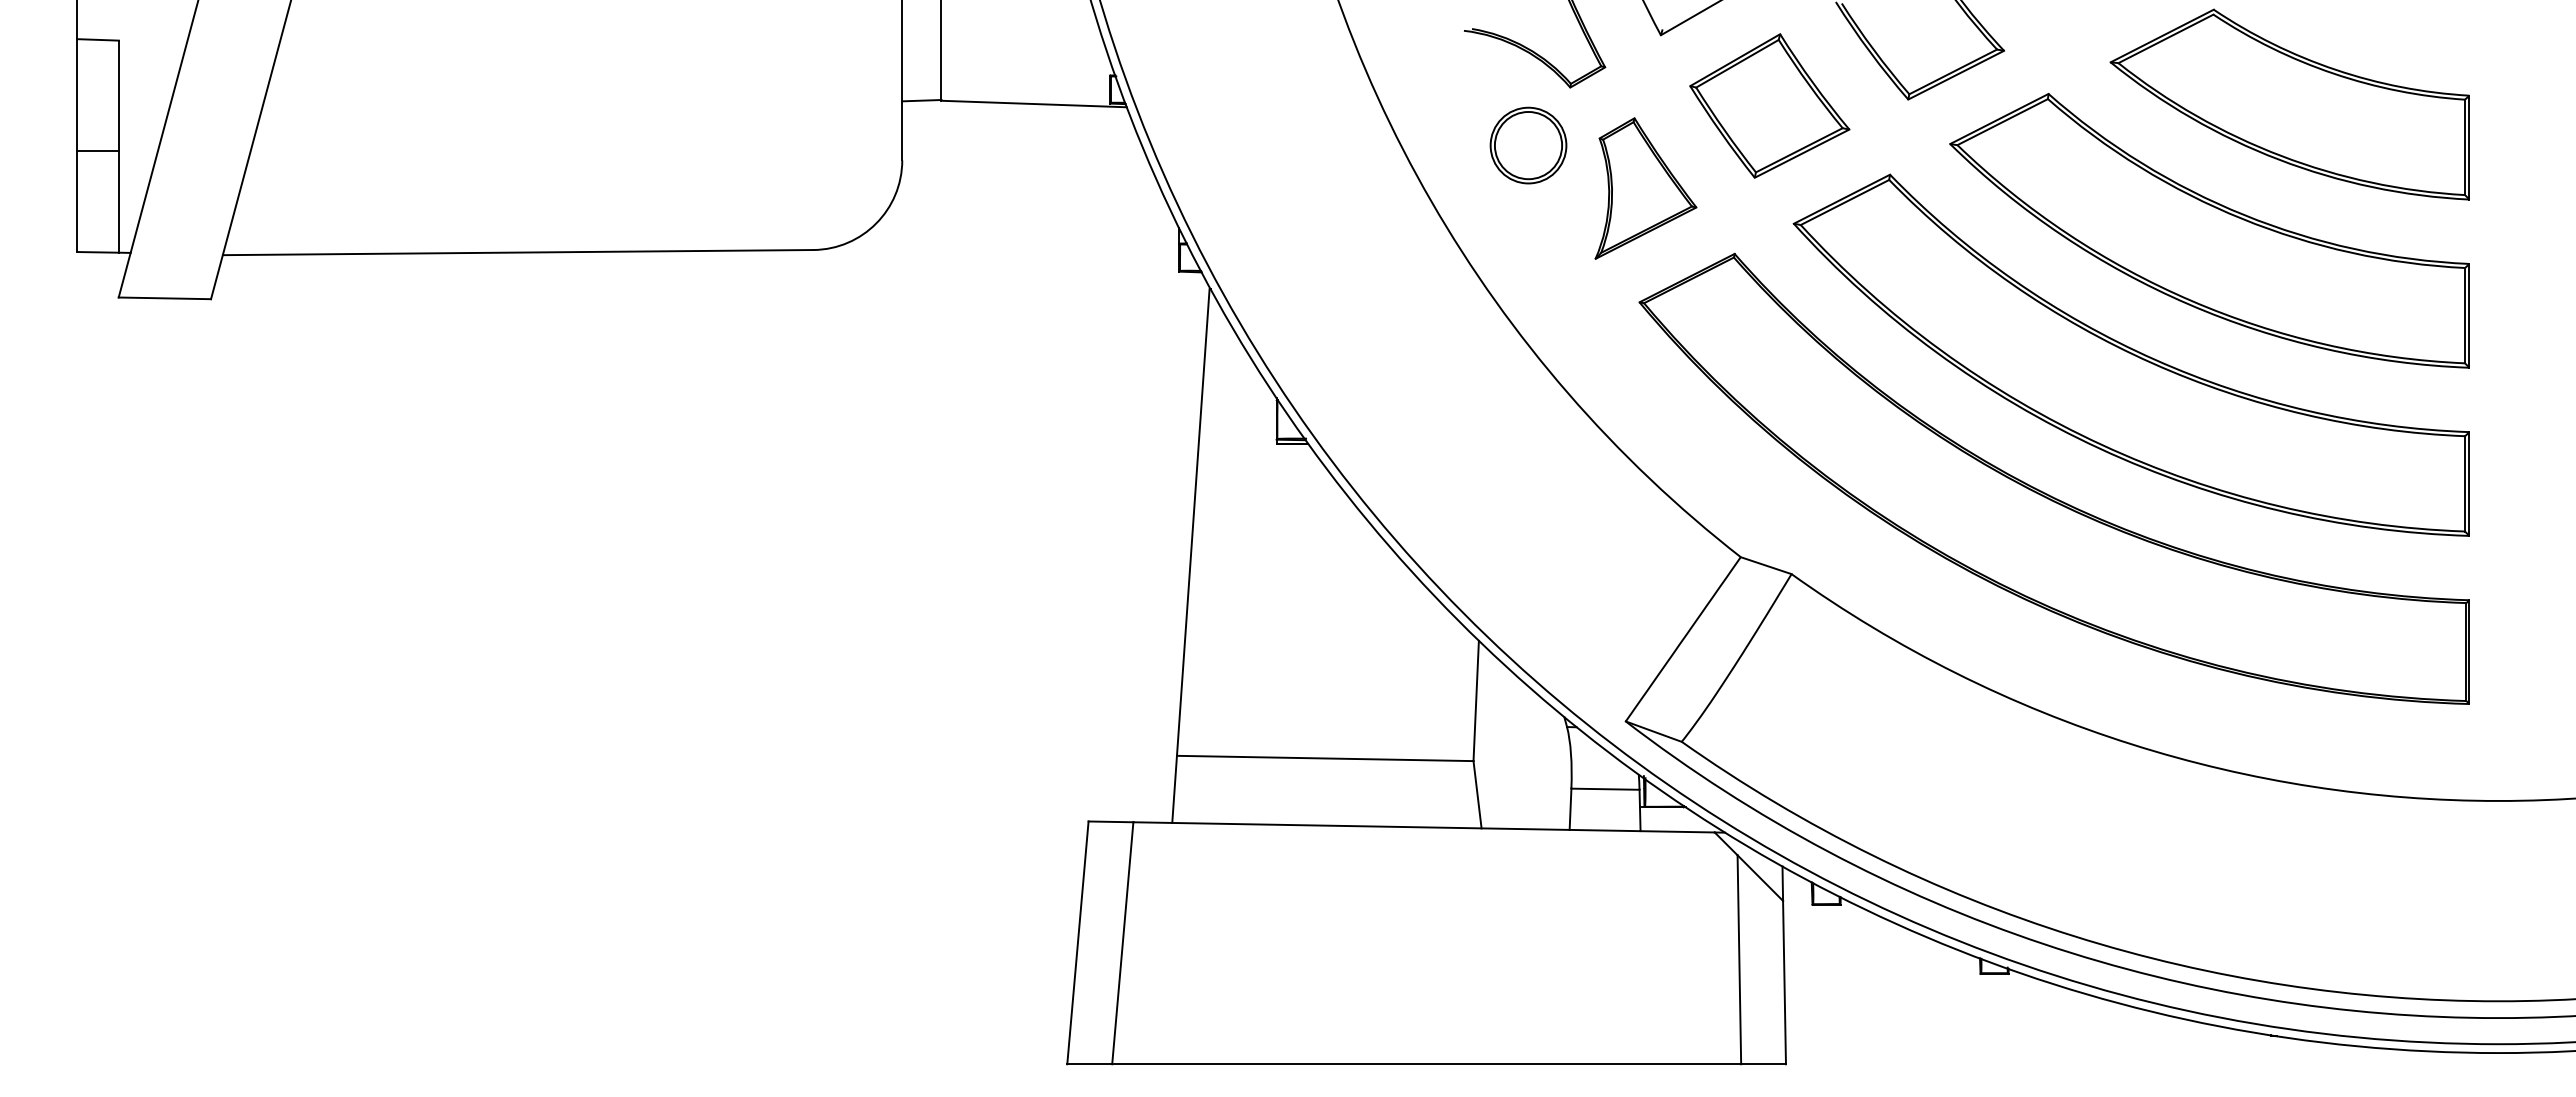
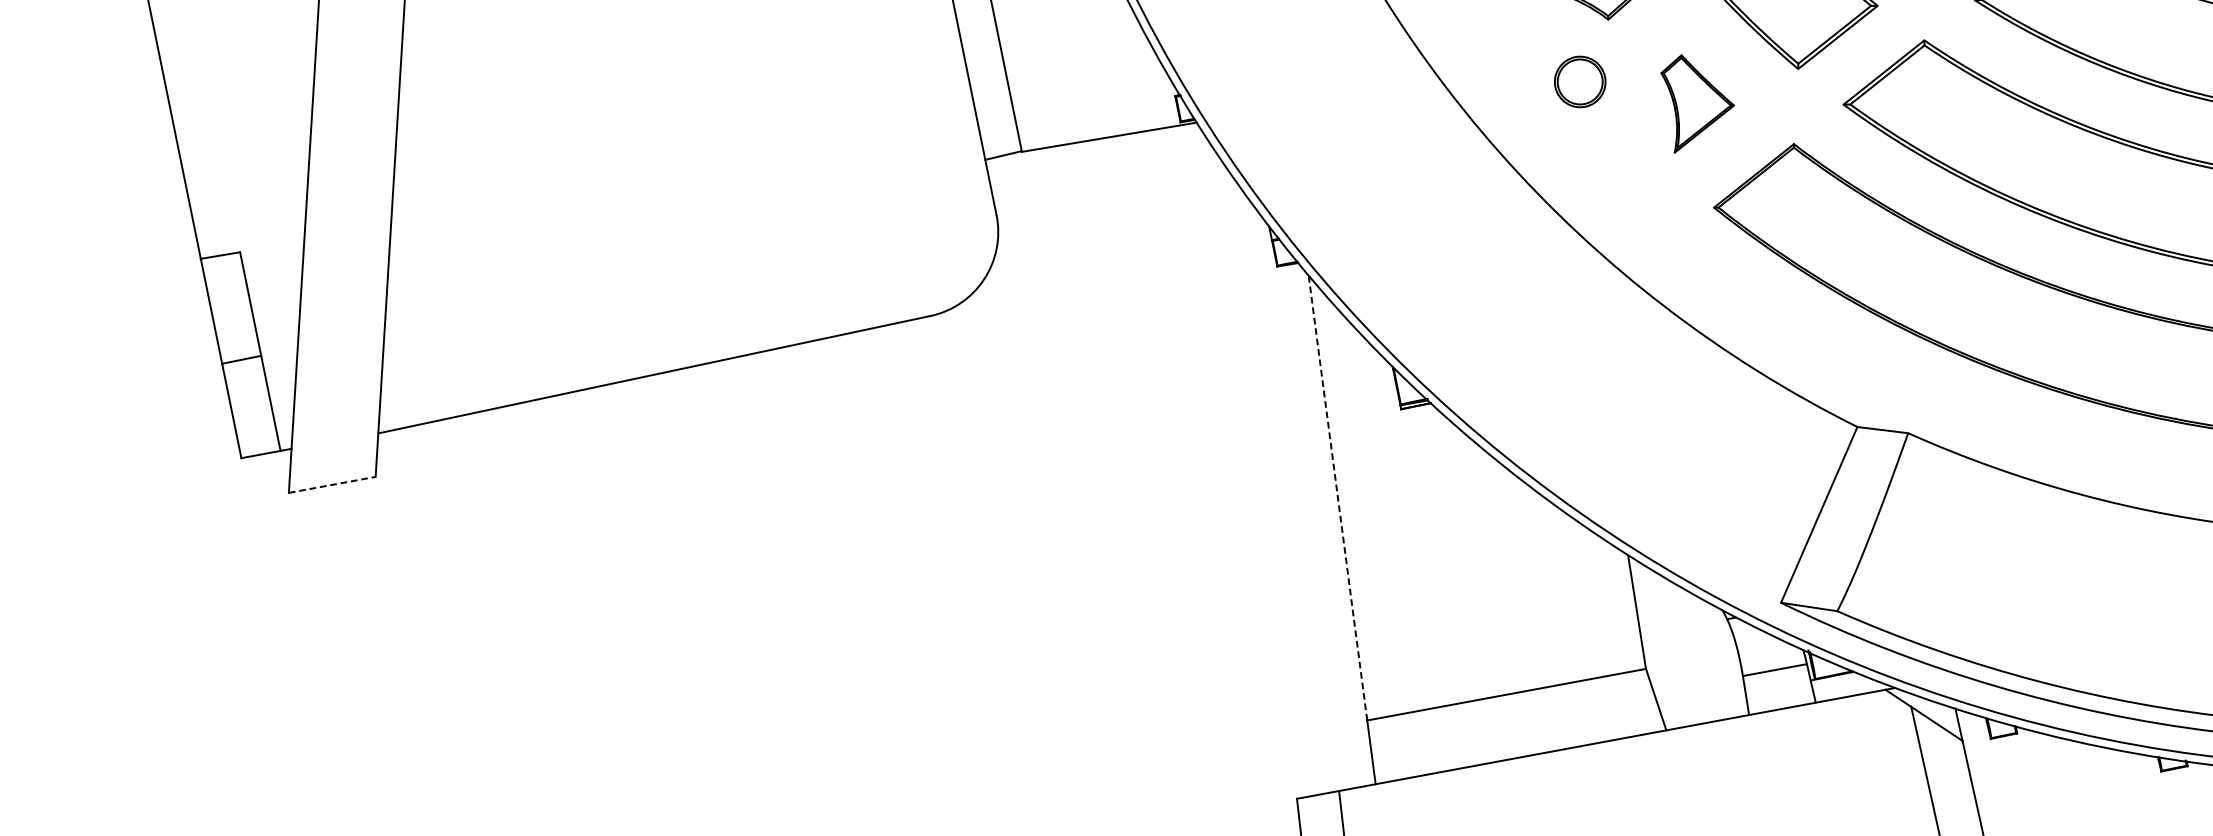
part: (1528, 145) -> (1580, 81), size x0.7
part: (1645, 188) -> (1697, 99), size x0.7
line: (165, 298) -> (332, 484), solid -> dashed
line: (1193, 522) -> (1338, 498), solid -> dashed

